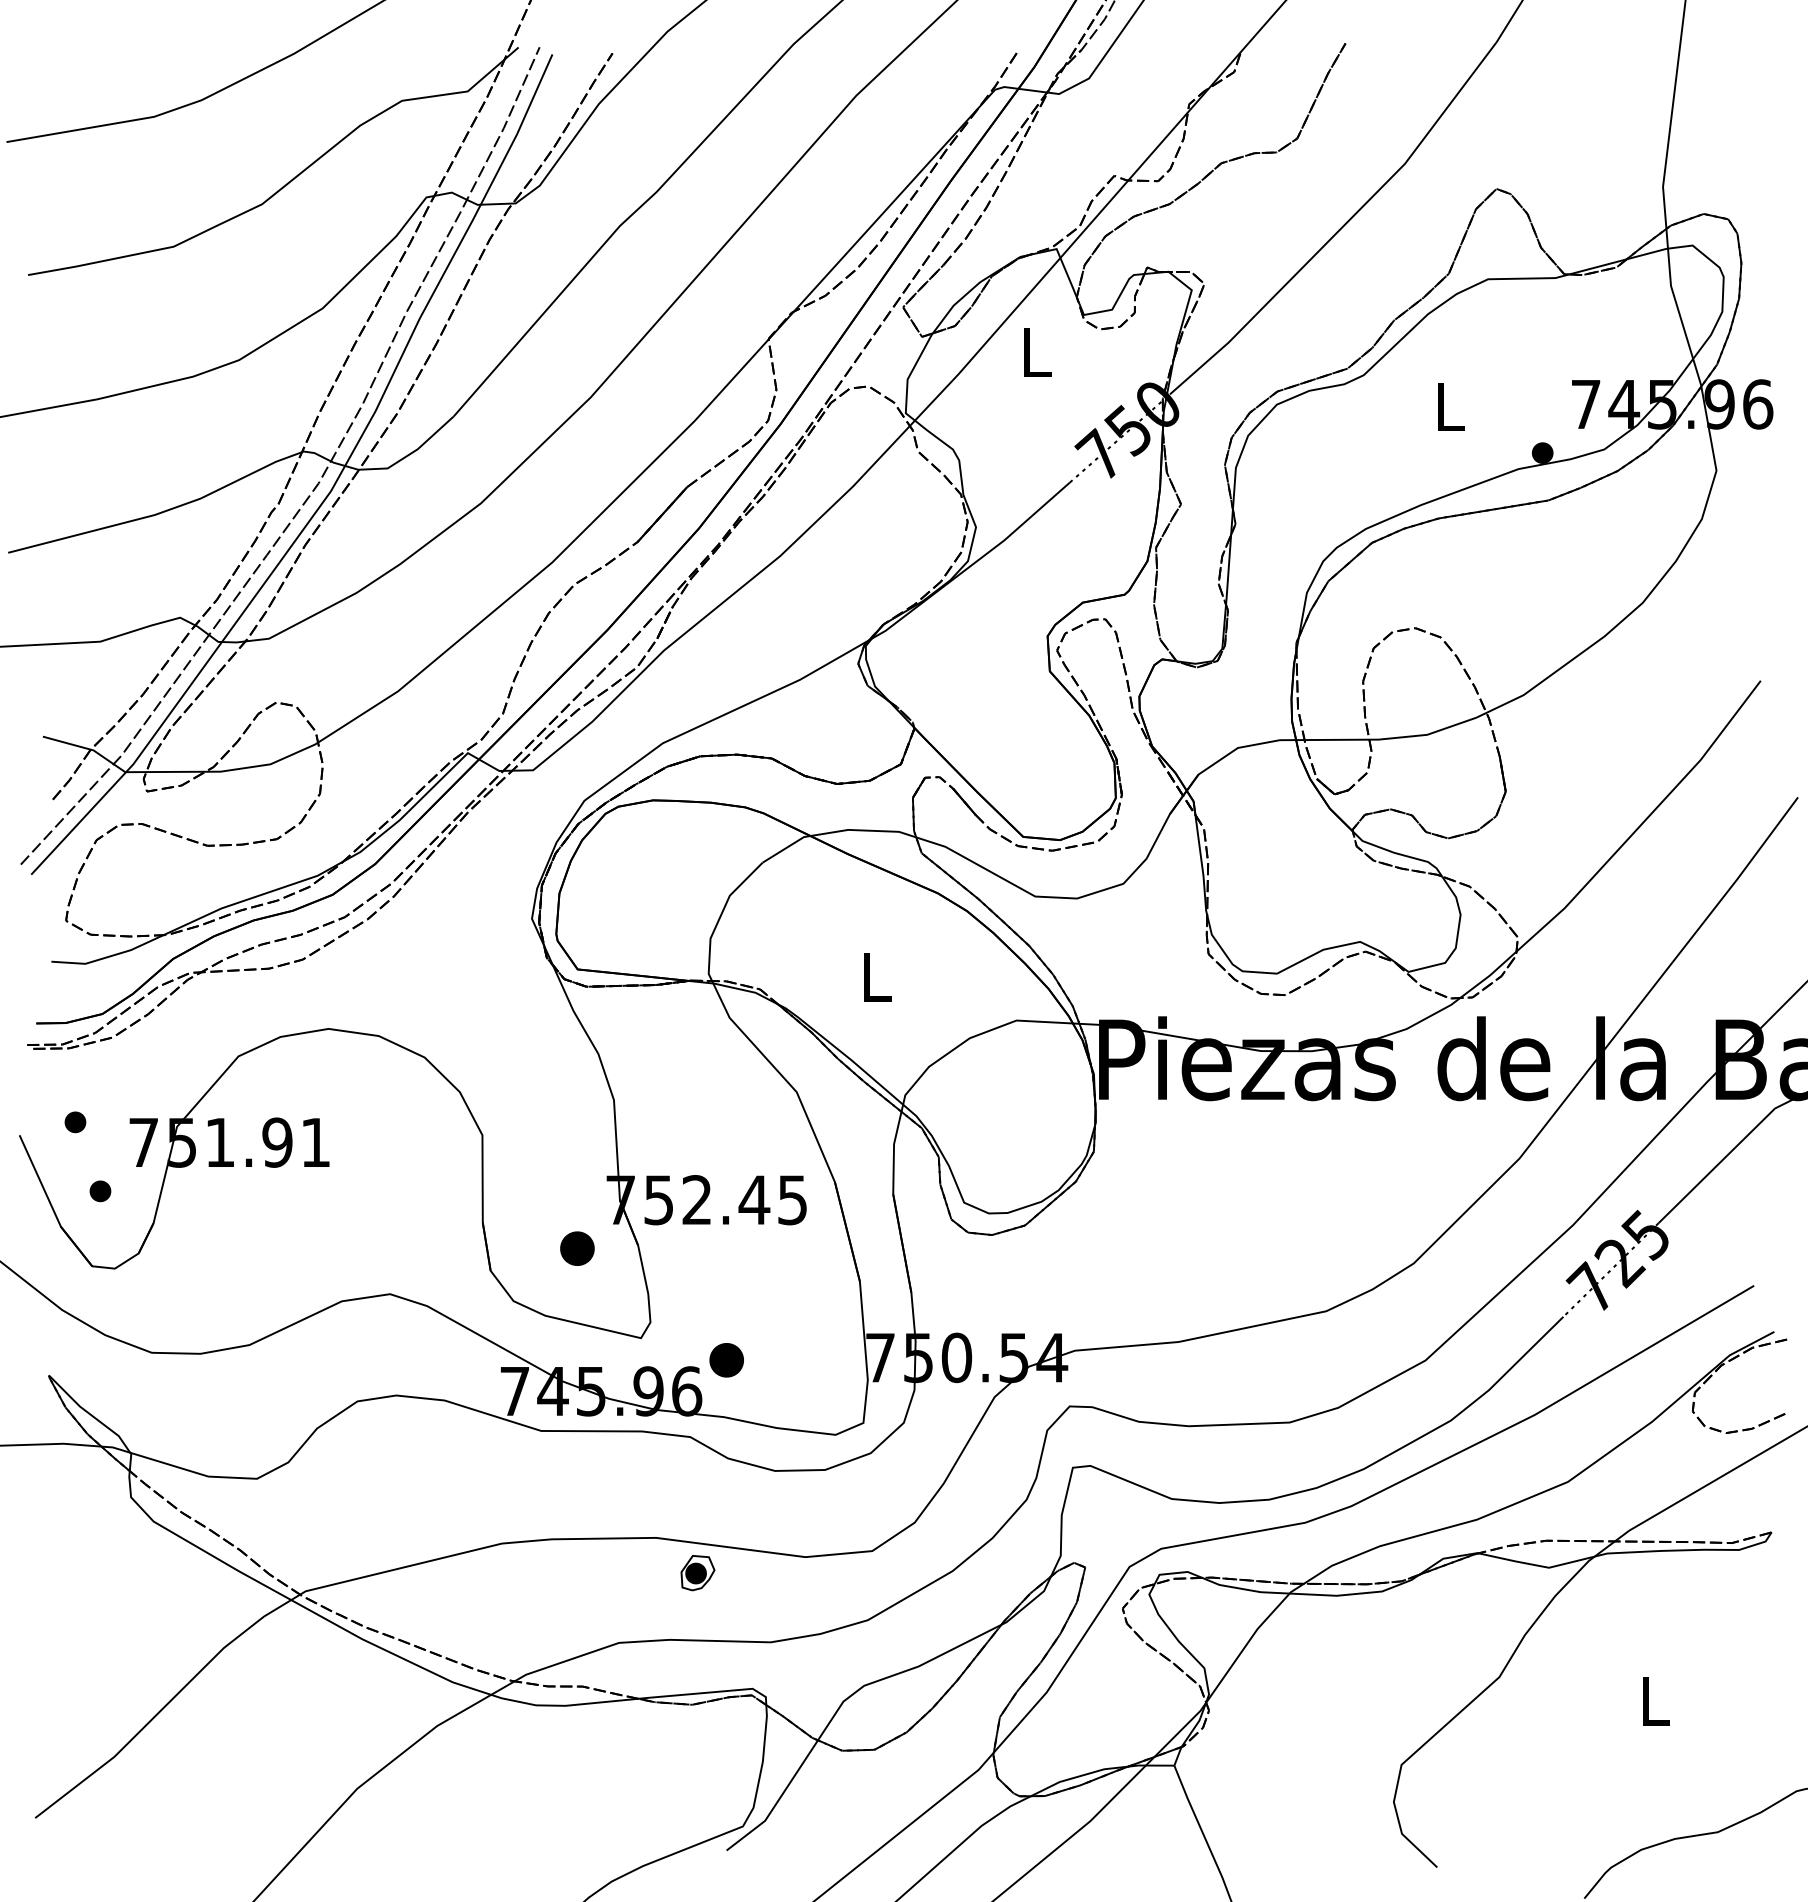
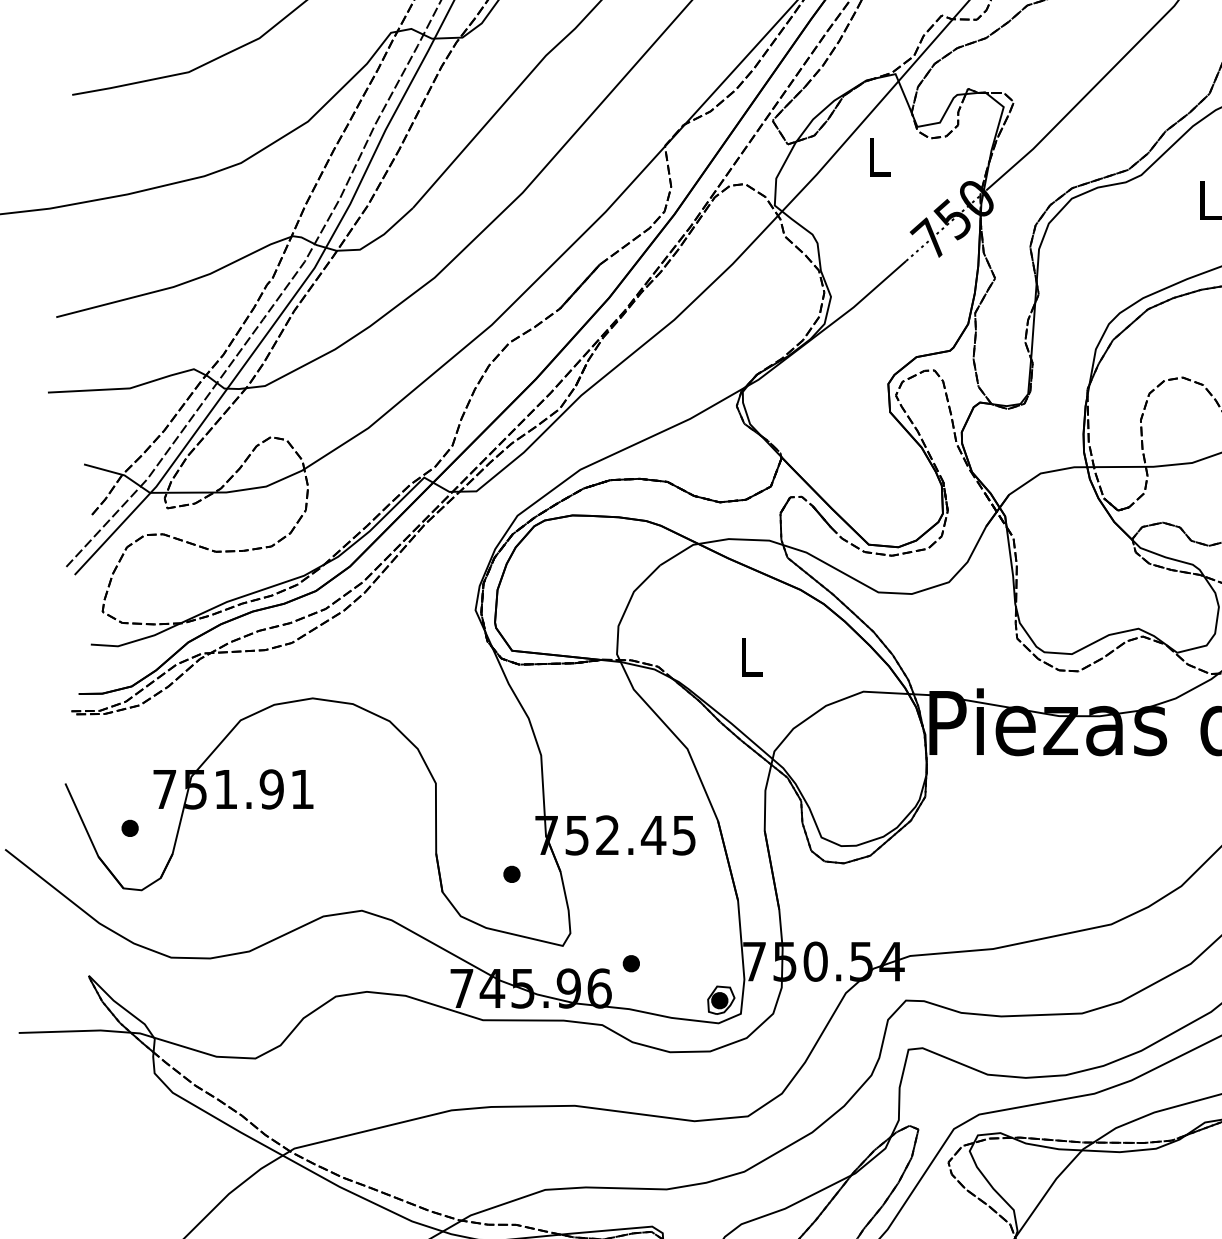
part: (75, 1122) -> (110, 773), removed
part: (577, 1248) -> (511, 874), size x0.62
part: (726, 1360) -> (631, 963), size x0.62
part: (697, 1573) -> (720, 1000), moved

